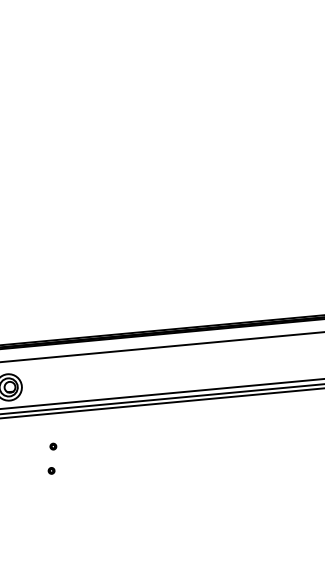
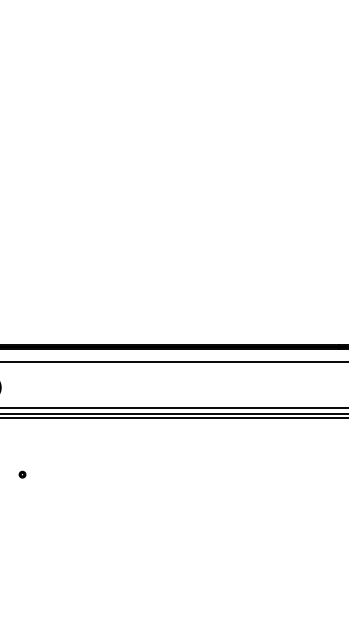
part: (53, 446) -> (26, 450), removed

